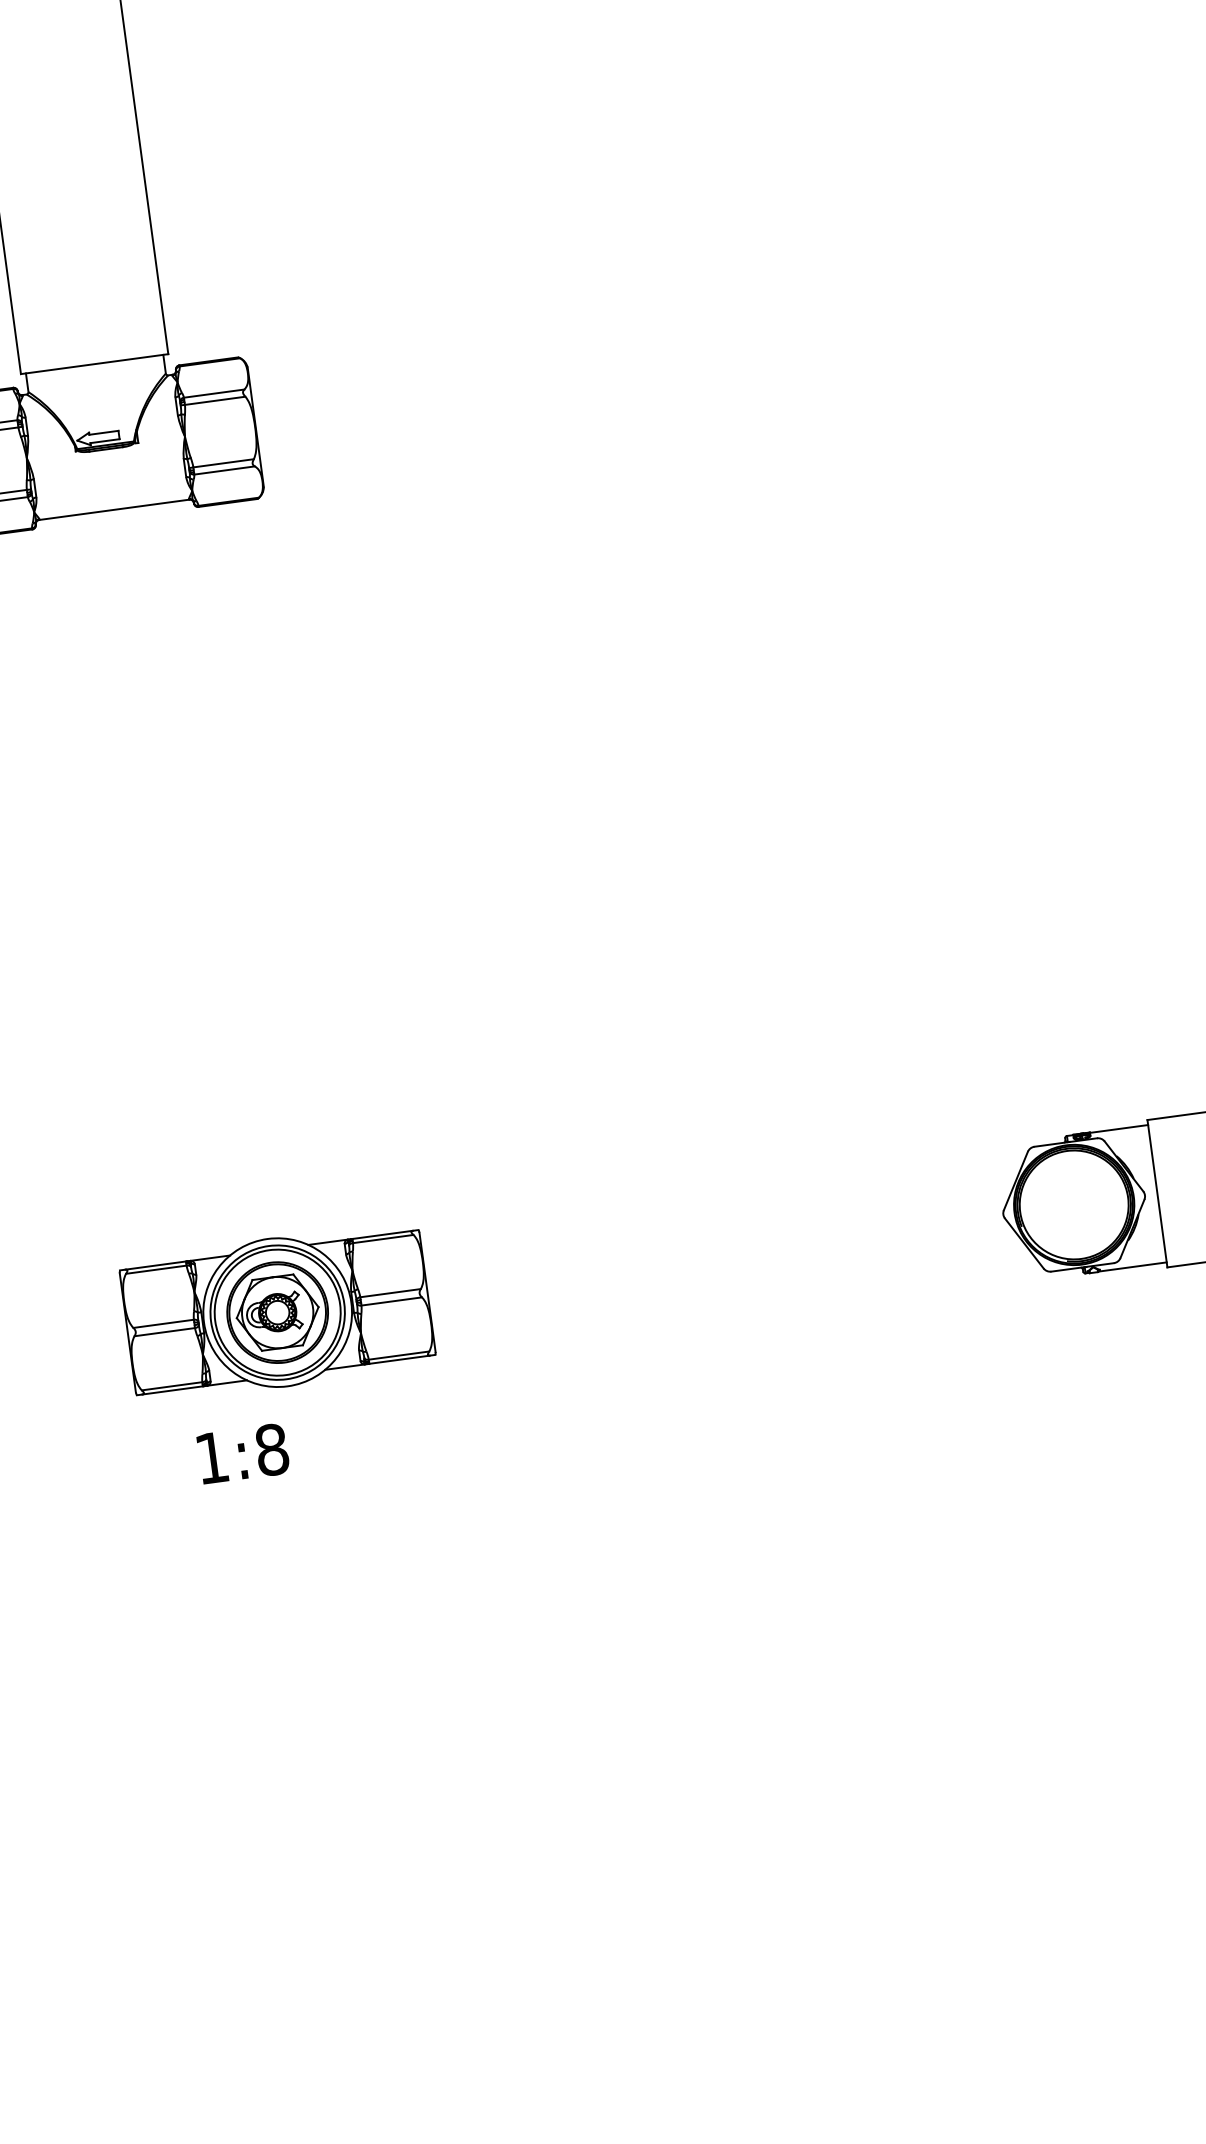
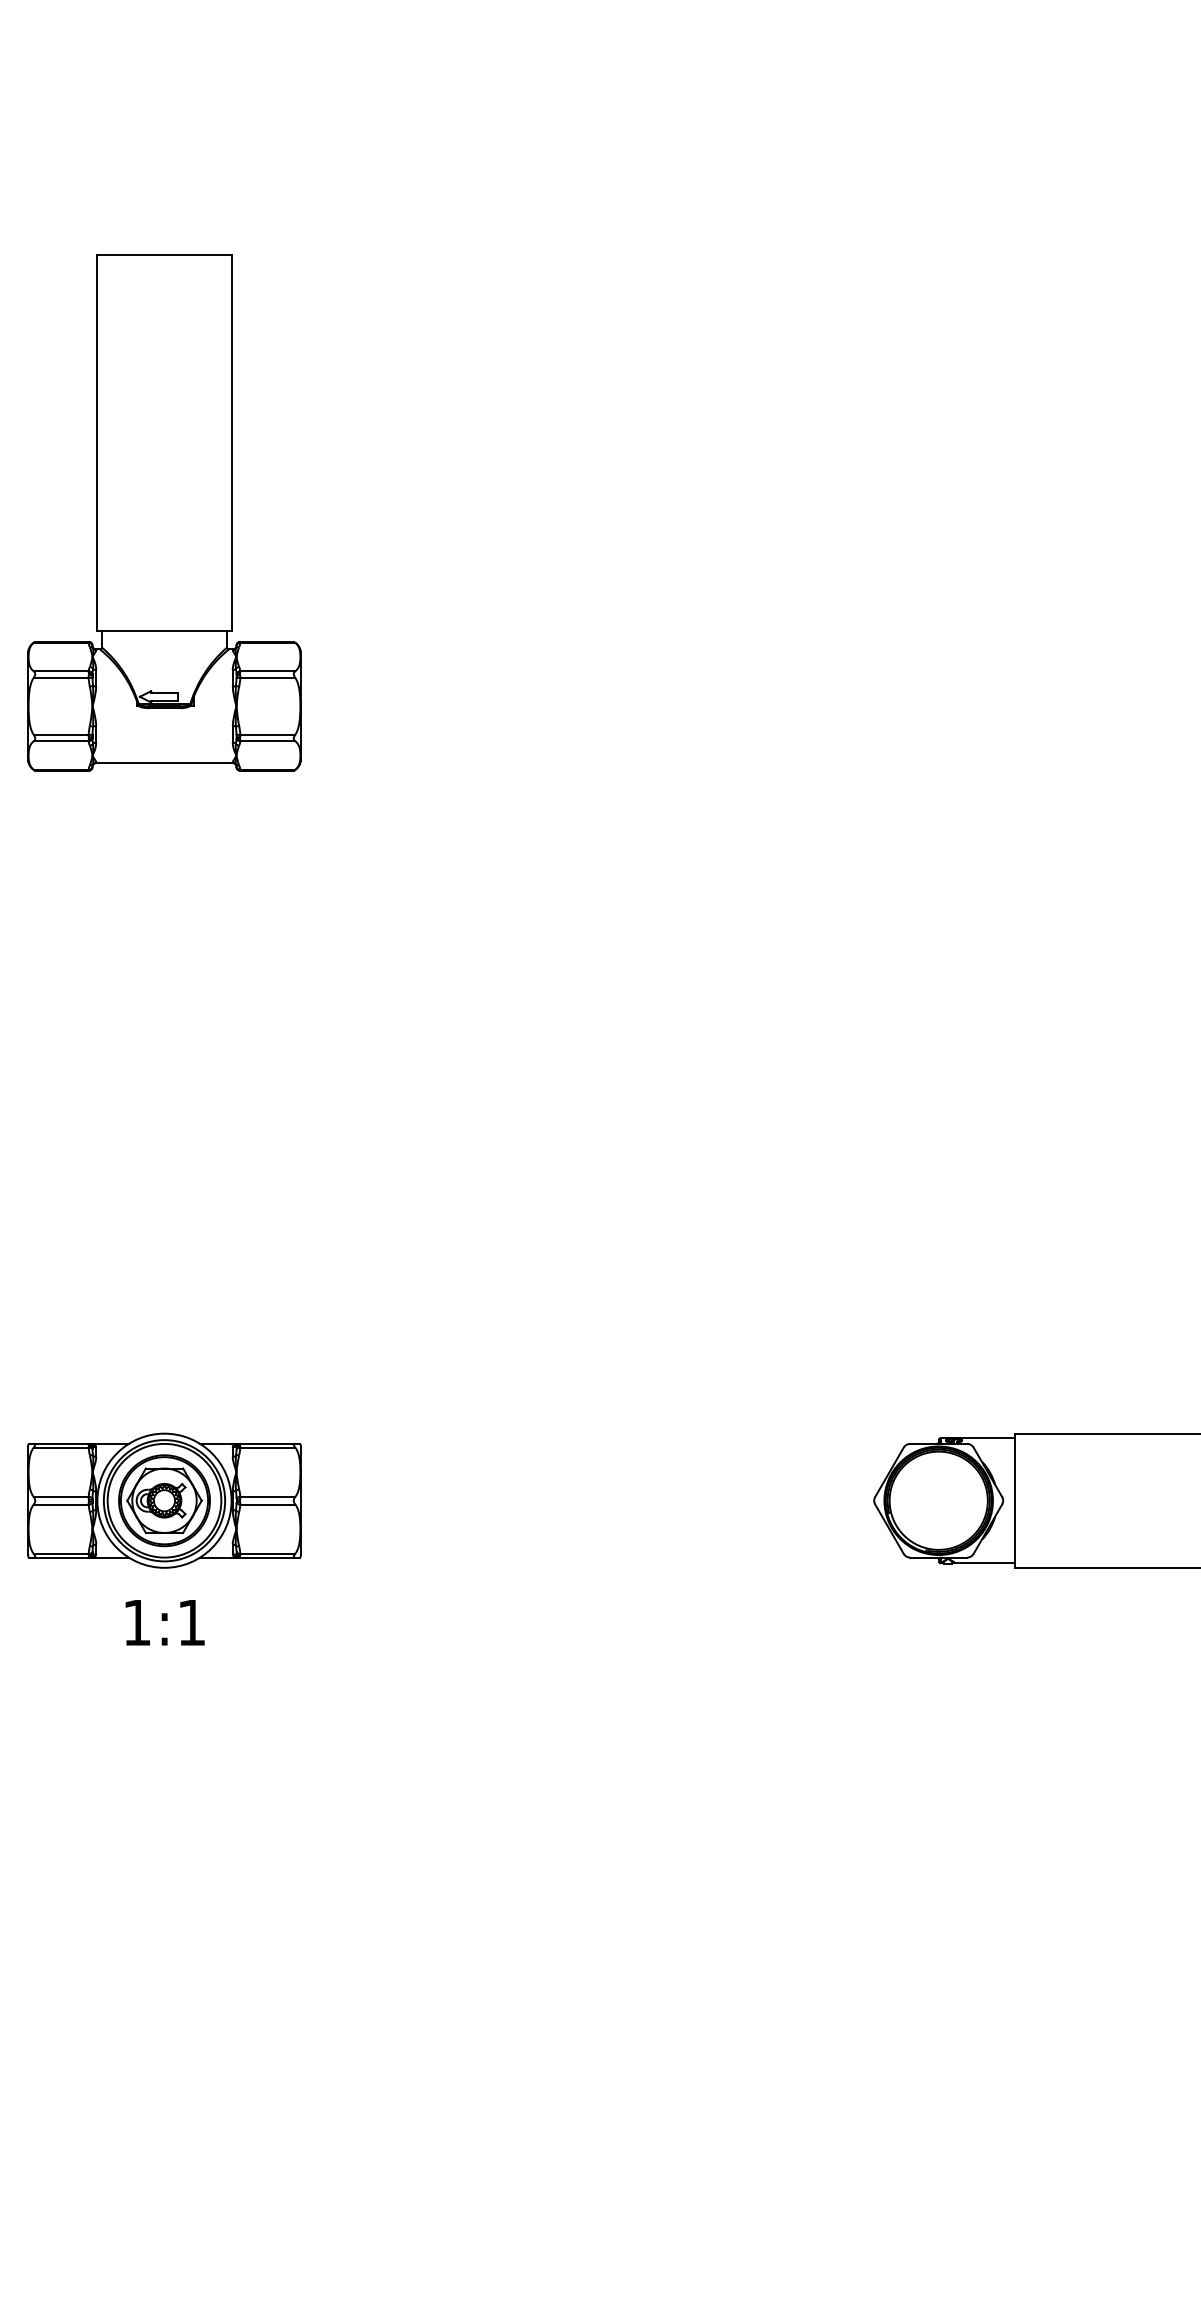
part: (277, 1312) -> (164, 1500), moved
text: (271, 1449) -> (191, 1622), 1:8 -> 1:1

